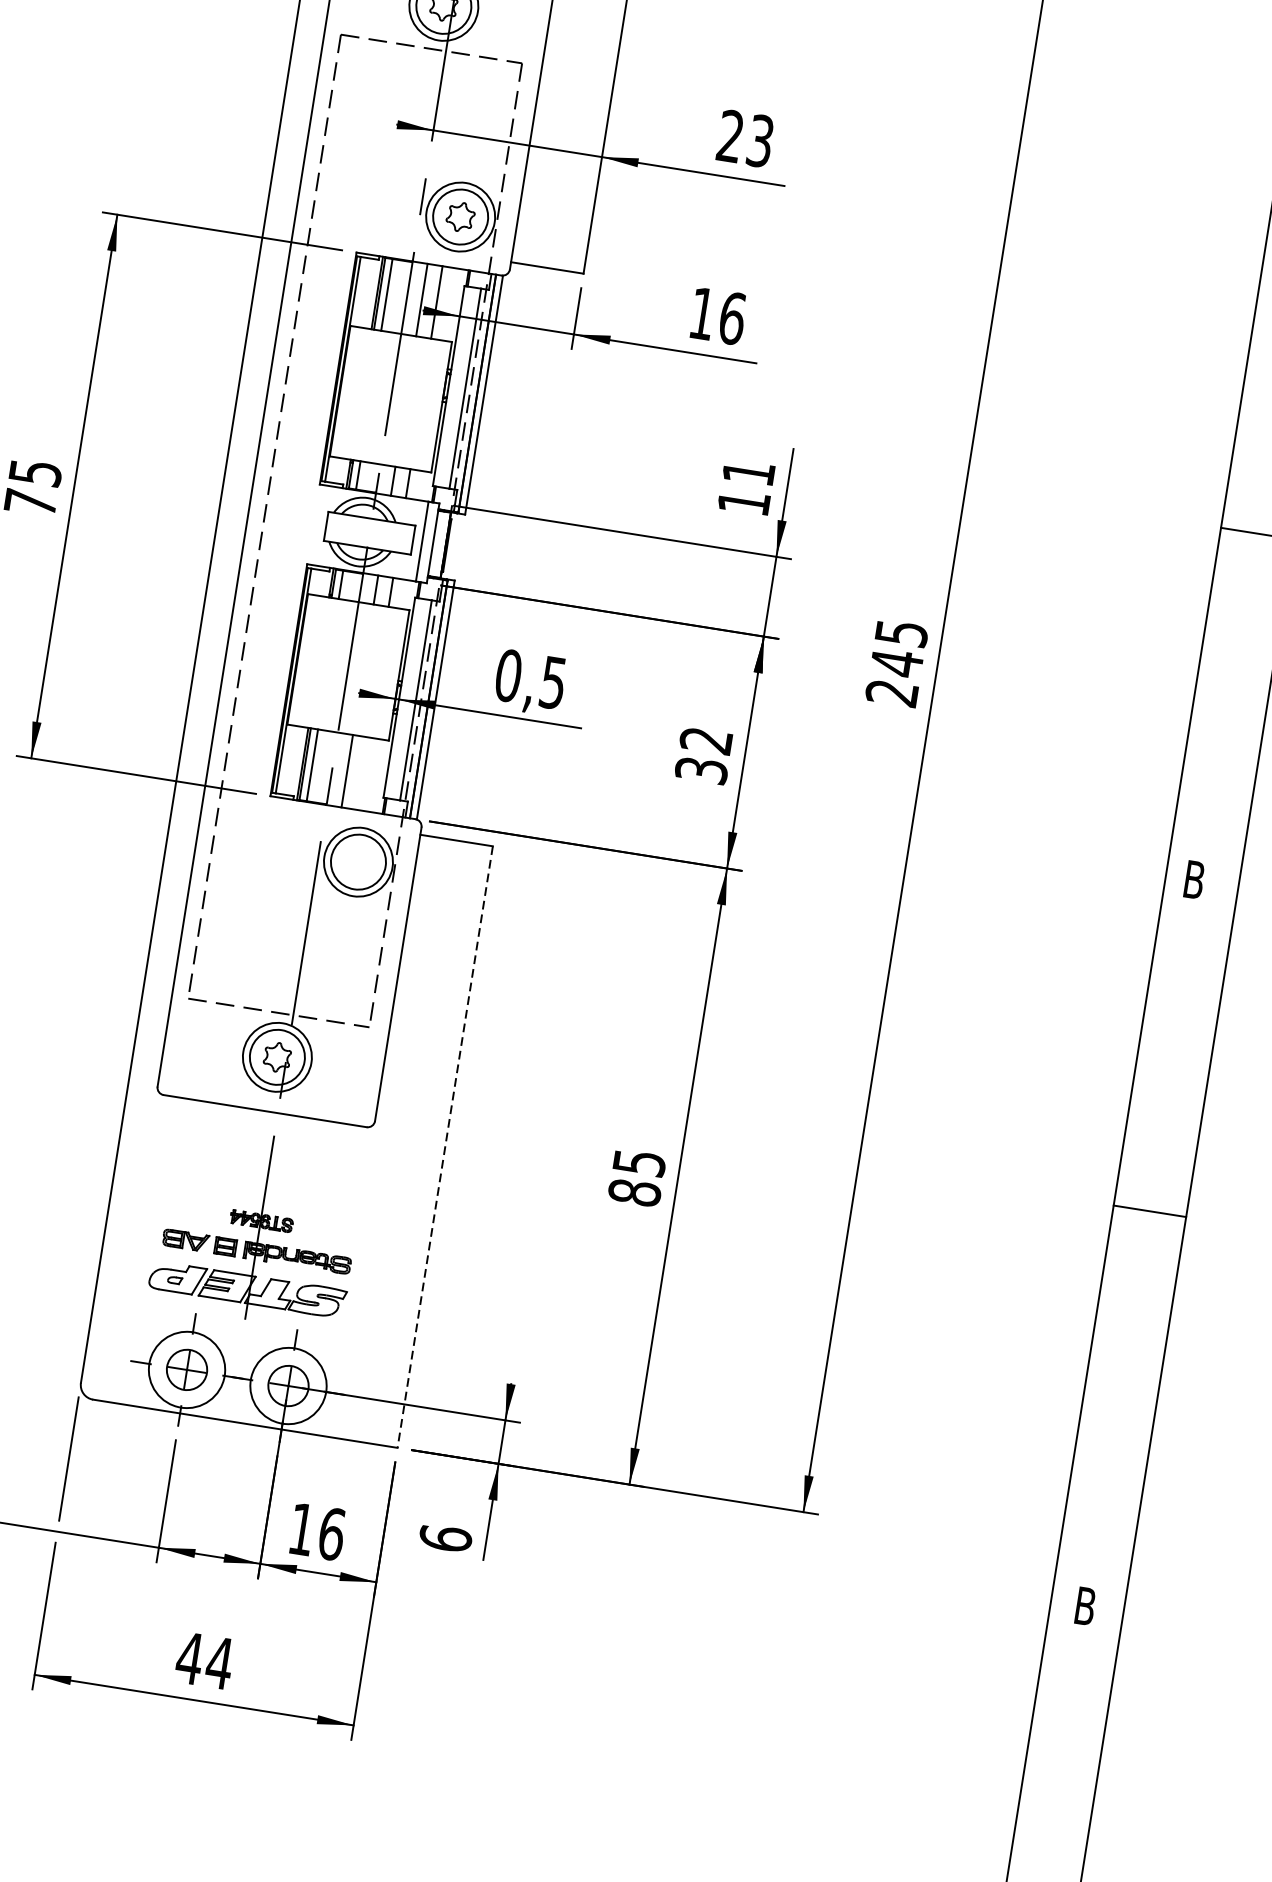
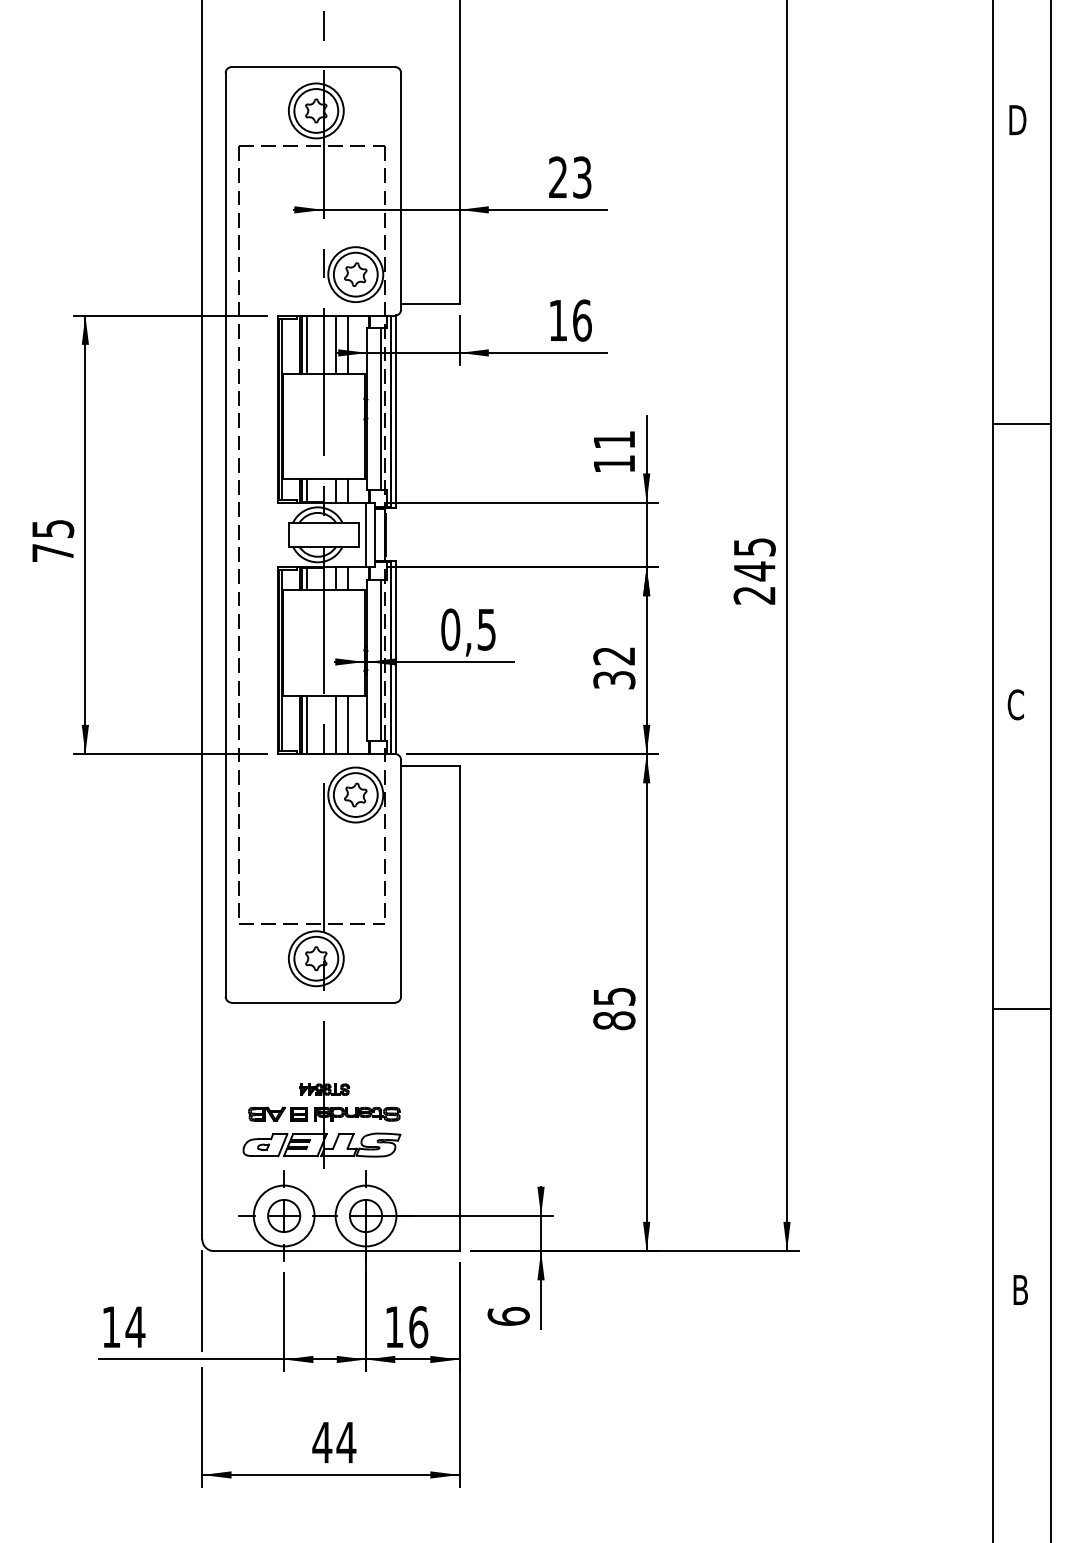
line: (362, 773) -> (347, 724), added
part: (358, 861) -> (355, 794), added
text: (1194, 879) -> (1015, 704), B -> C
line: (445, 1147) -> (459, 1008), dashed -> solid
line: (1149, 1211) -> (1021, 1009), moved

